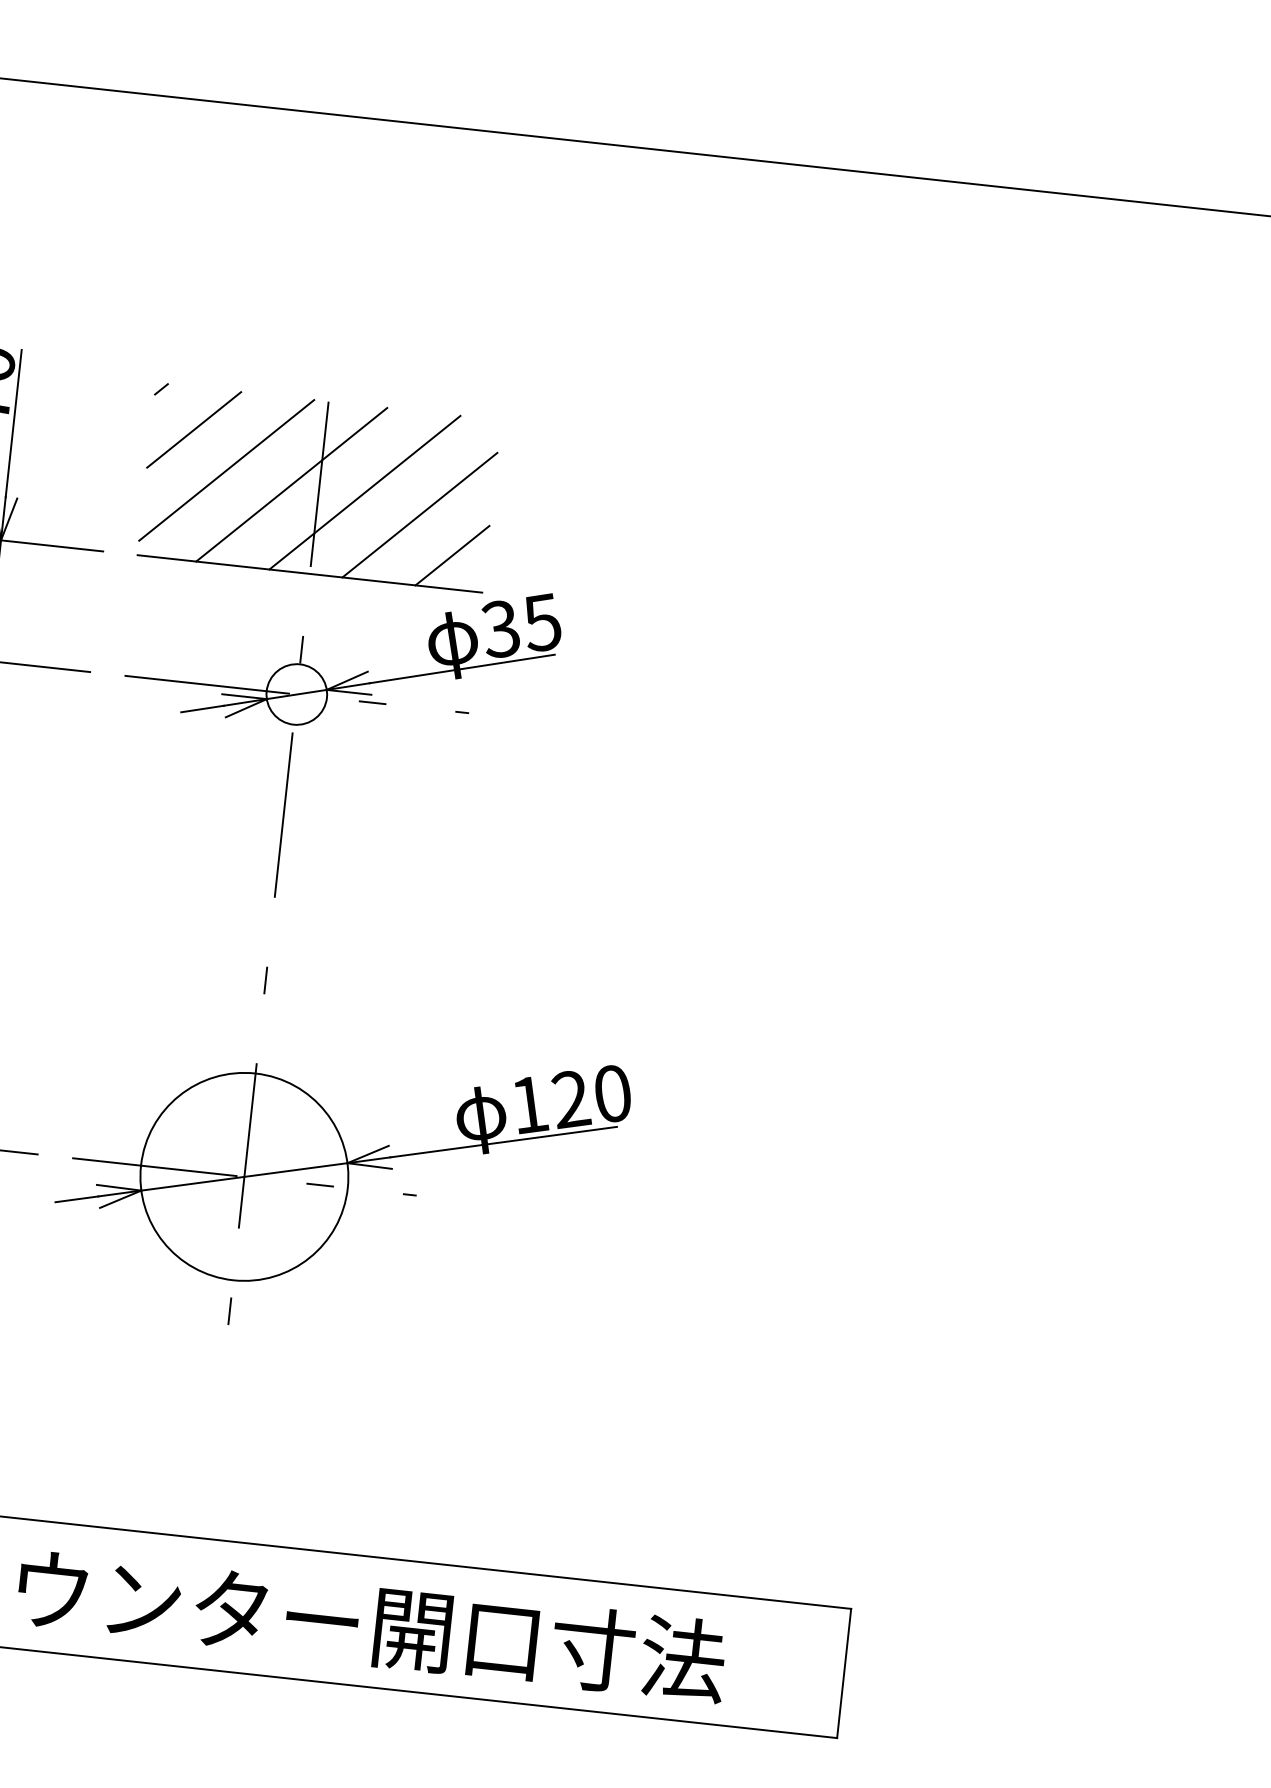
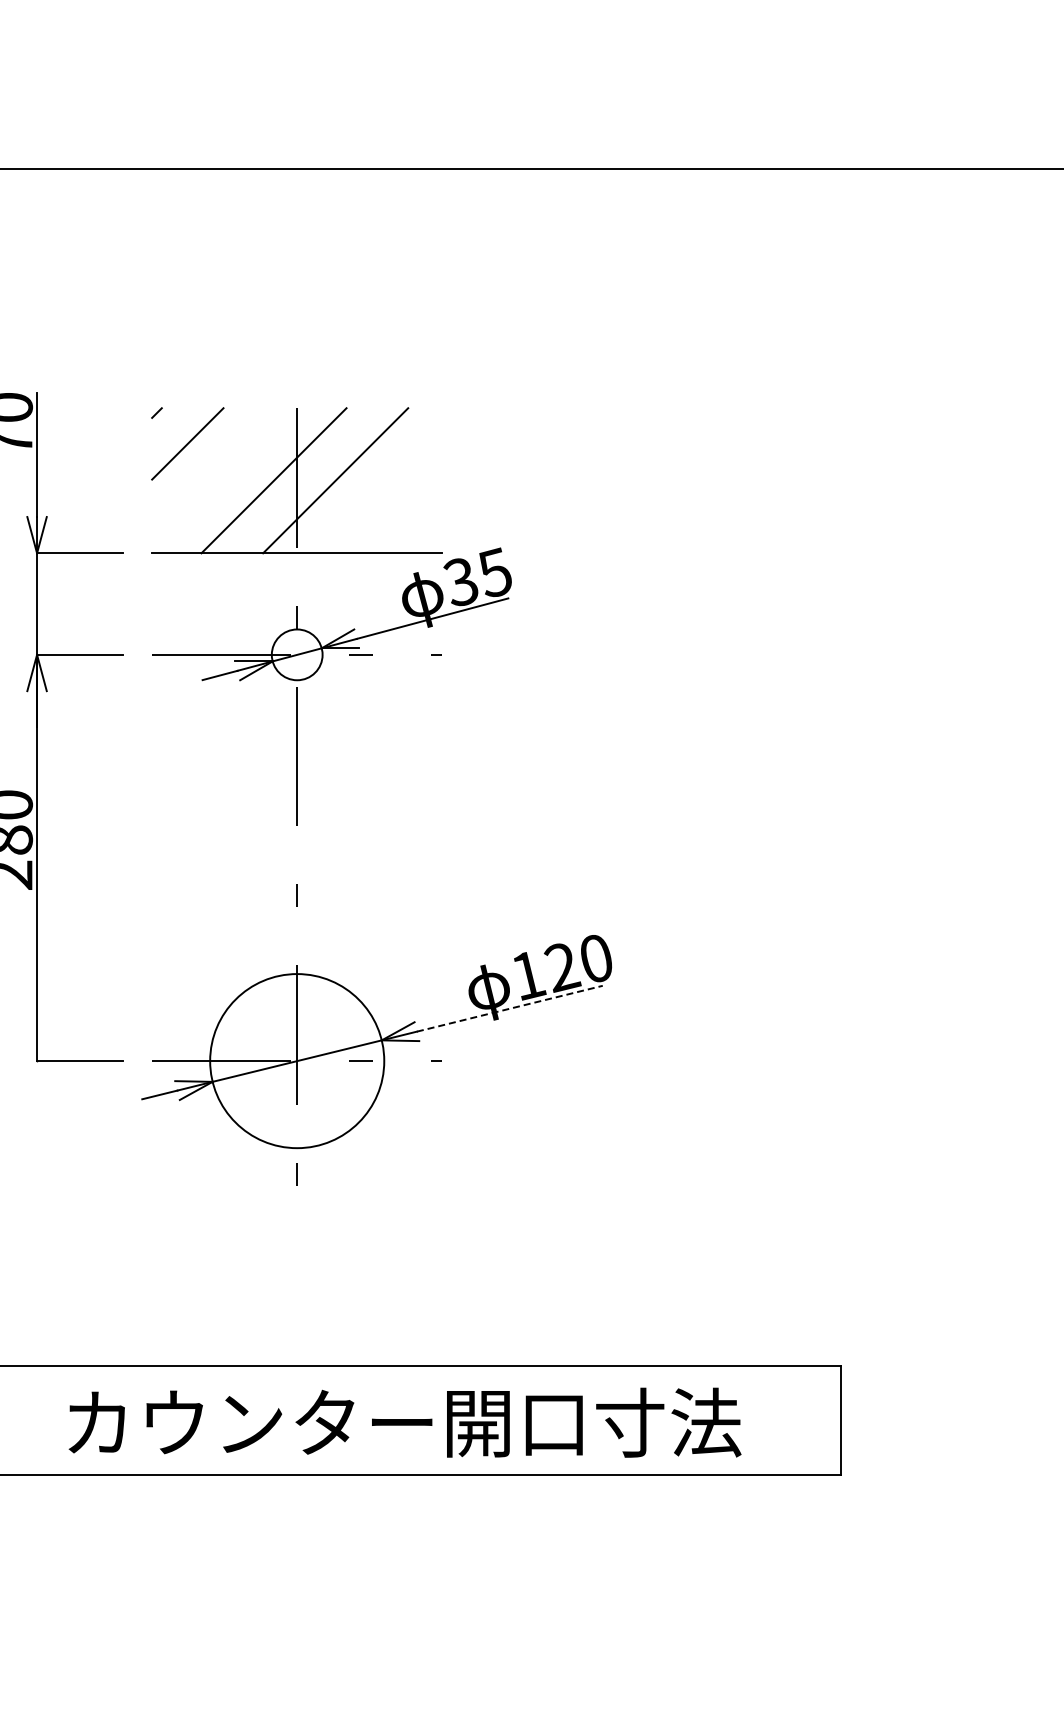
line: (226, 470) -> (218, 474), removed
line: (419, 515) -> (383, 494), removed
line: (452, 556) -> (414, 525), removed
line: (503, 1141) -> (509, 1008), solid -> dashed

